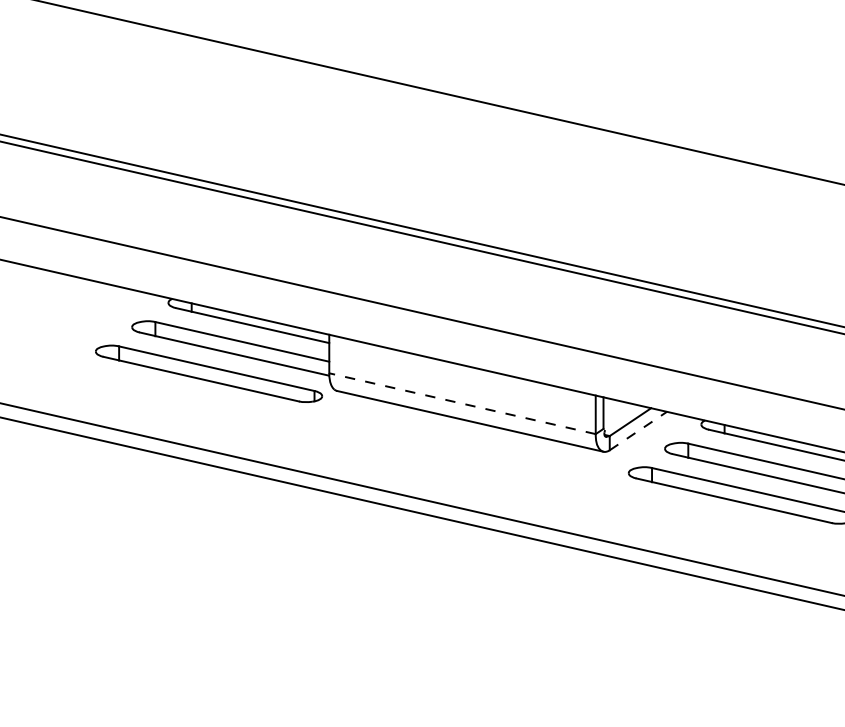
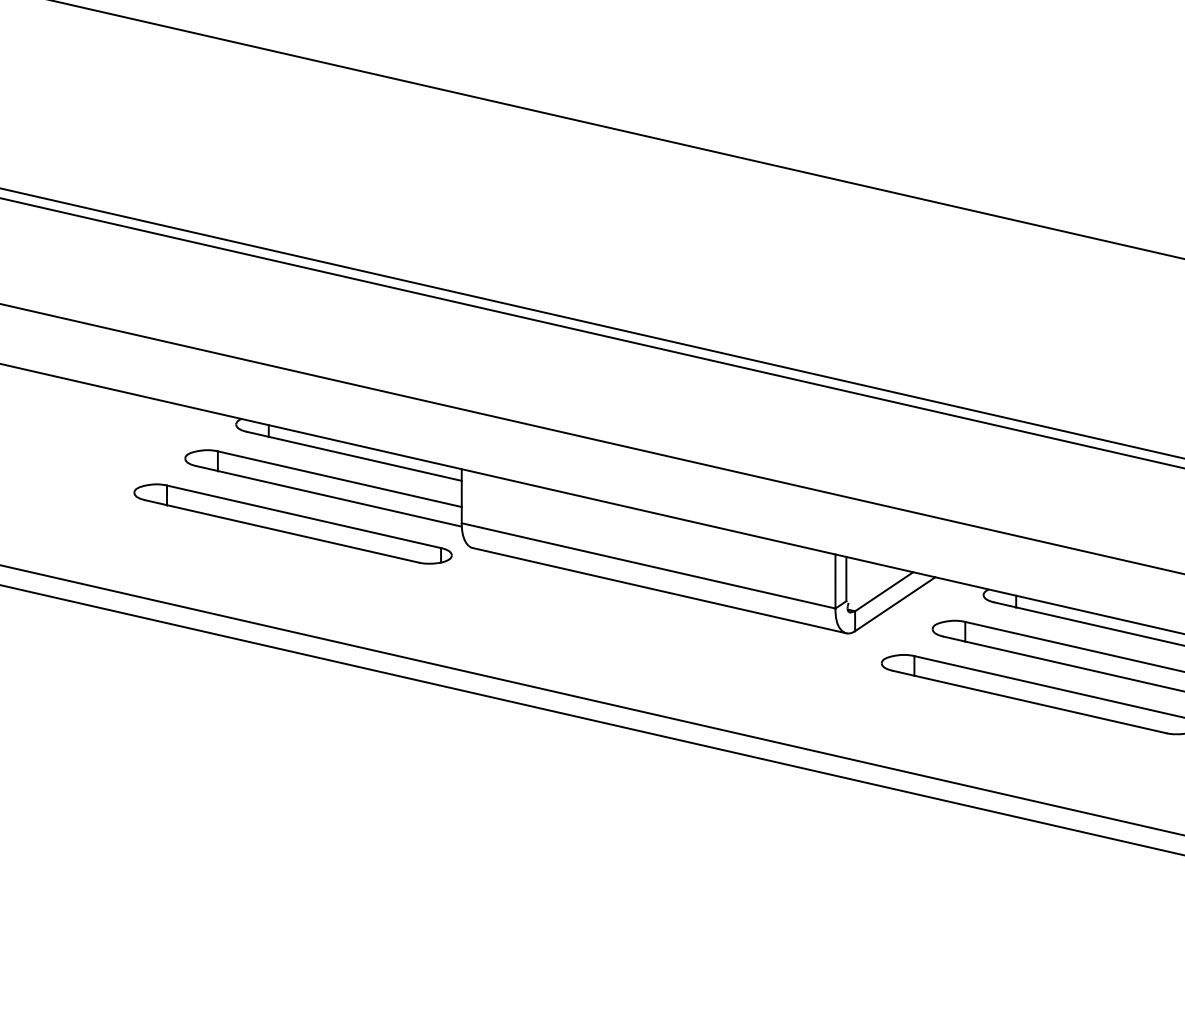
line: (462, 403) -> (648, 565), dashed -> solid
line: (638, 430) -> (895, 603), dashed -> solid

